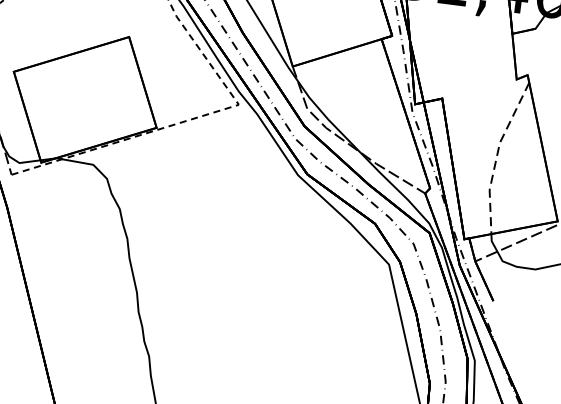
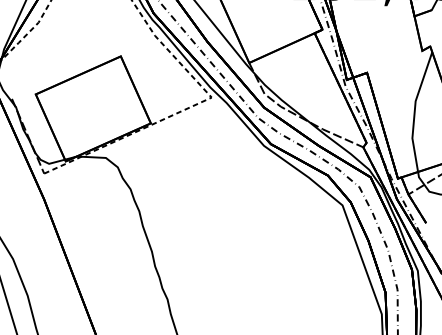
line: (496, 155) -> (414, 111), dashed -> solid

